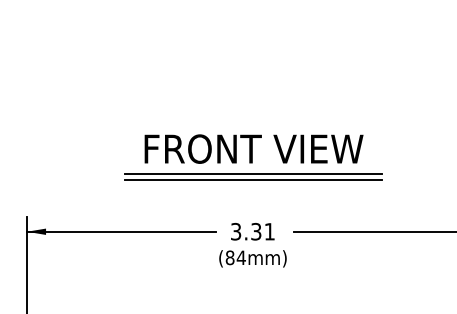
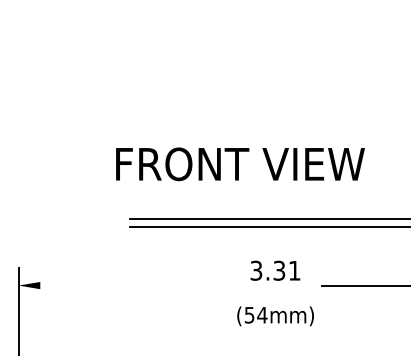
text: (253, 148) -> (239, 163), moved
line: (120, 231) -> (124, 285), removed
text: (252, 231) -> (275, 270), moved
text: (229, 257) -> (248, 314), (84mm) -> (54mm)

